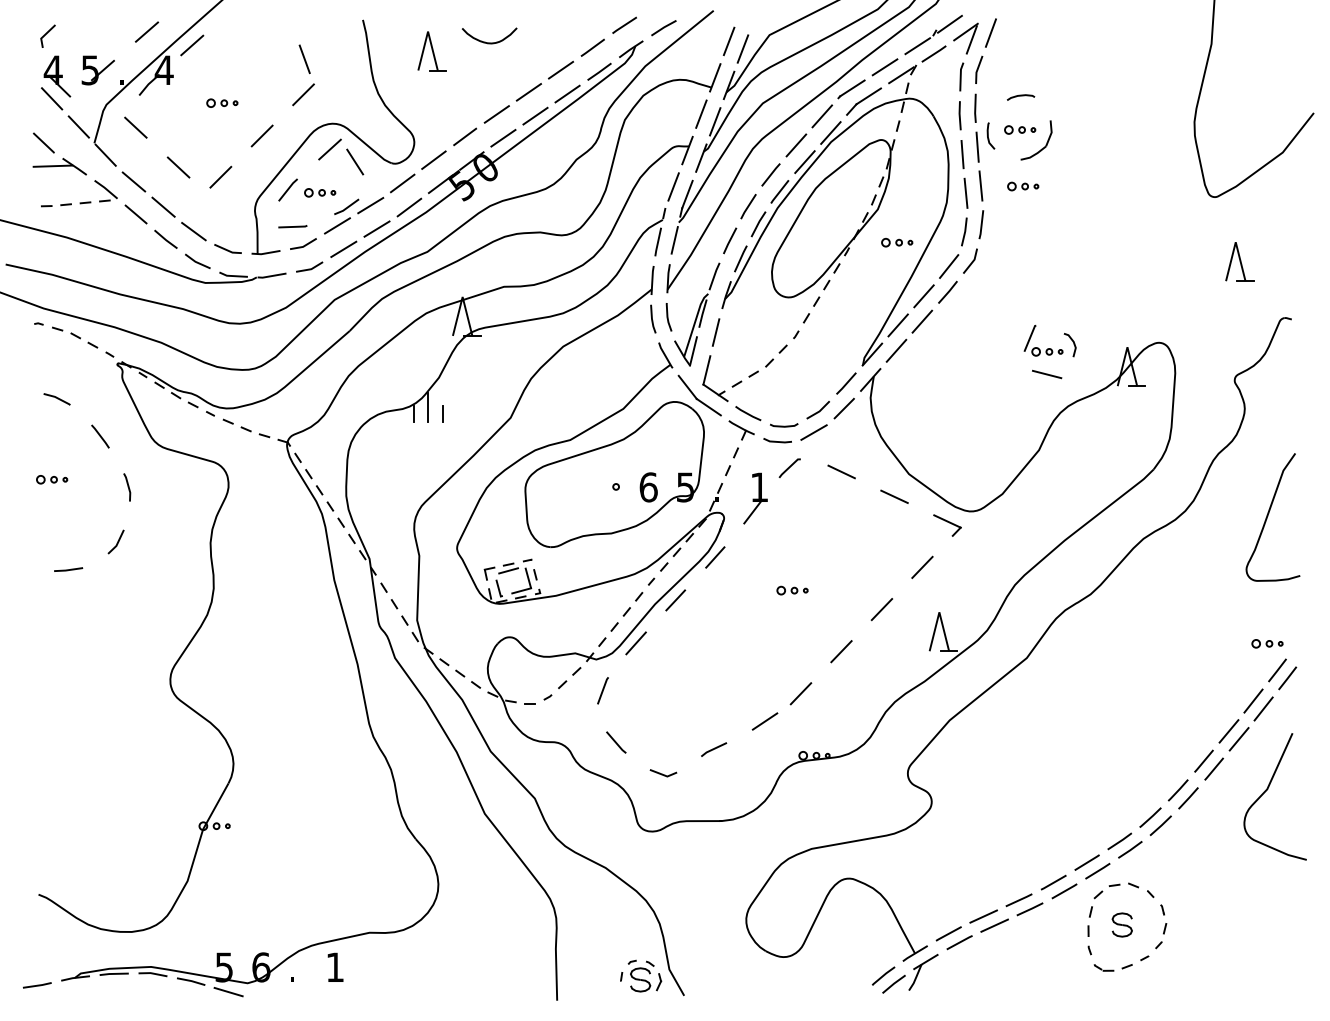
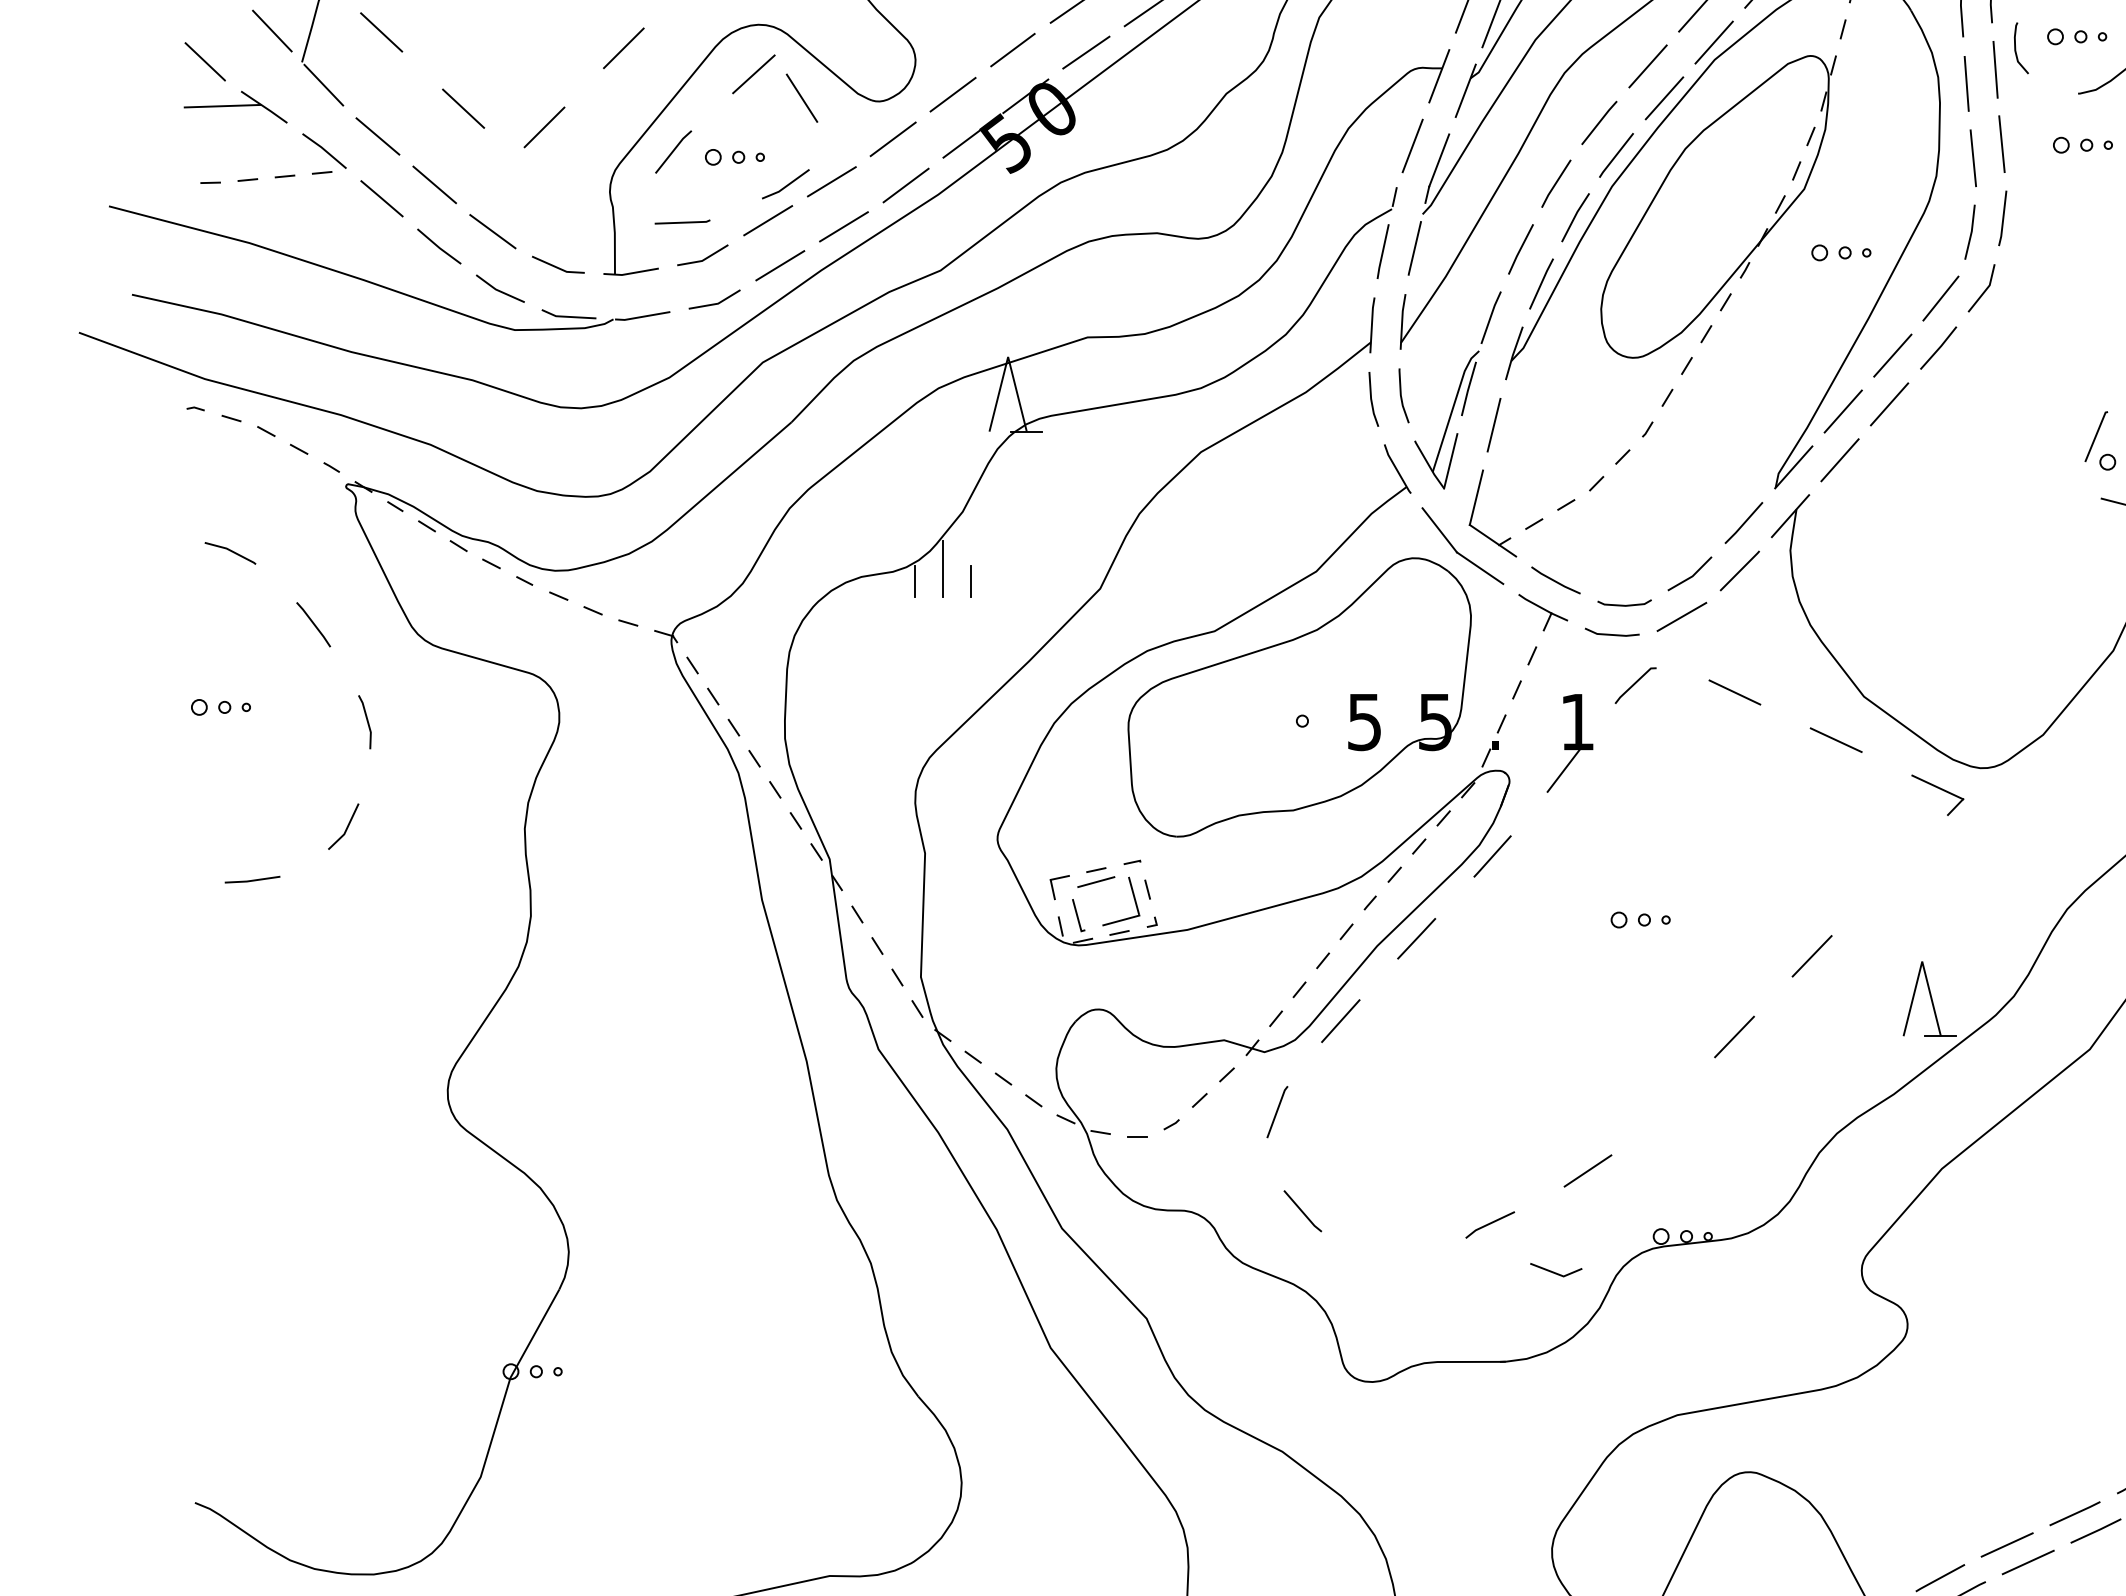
text: (648, 487) -> (1364, 722), 6 -> 5
line: (922, 566) -> (1889, 873), removed
line: (800, 693) -> (1655, 1117), removed
line: (662, 773) -> (1554, 1270), moved

